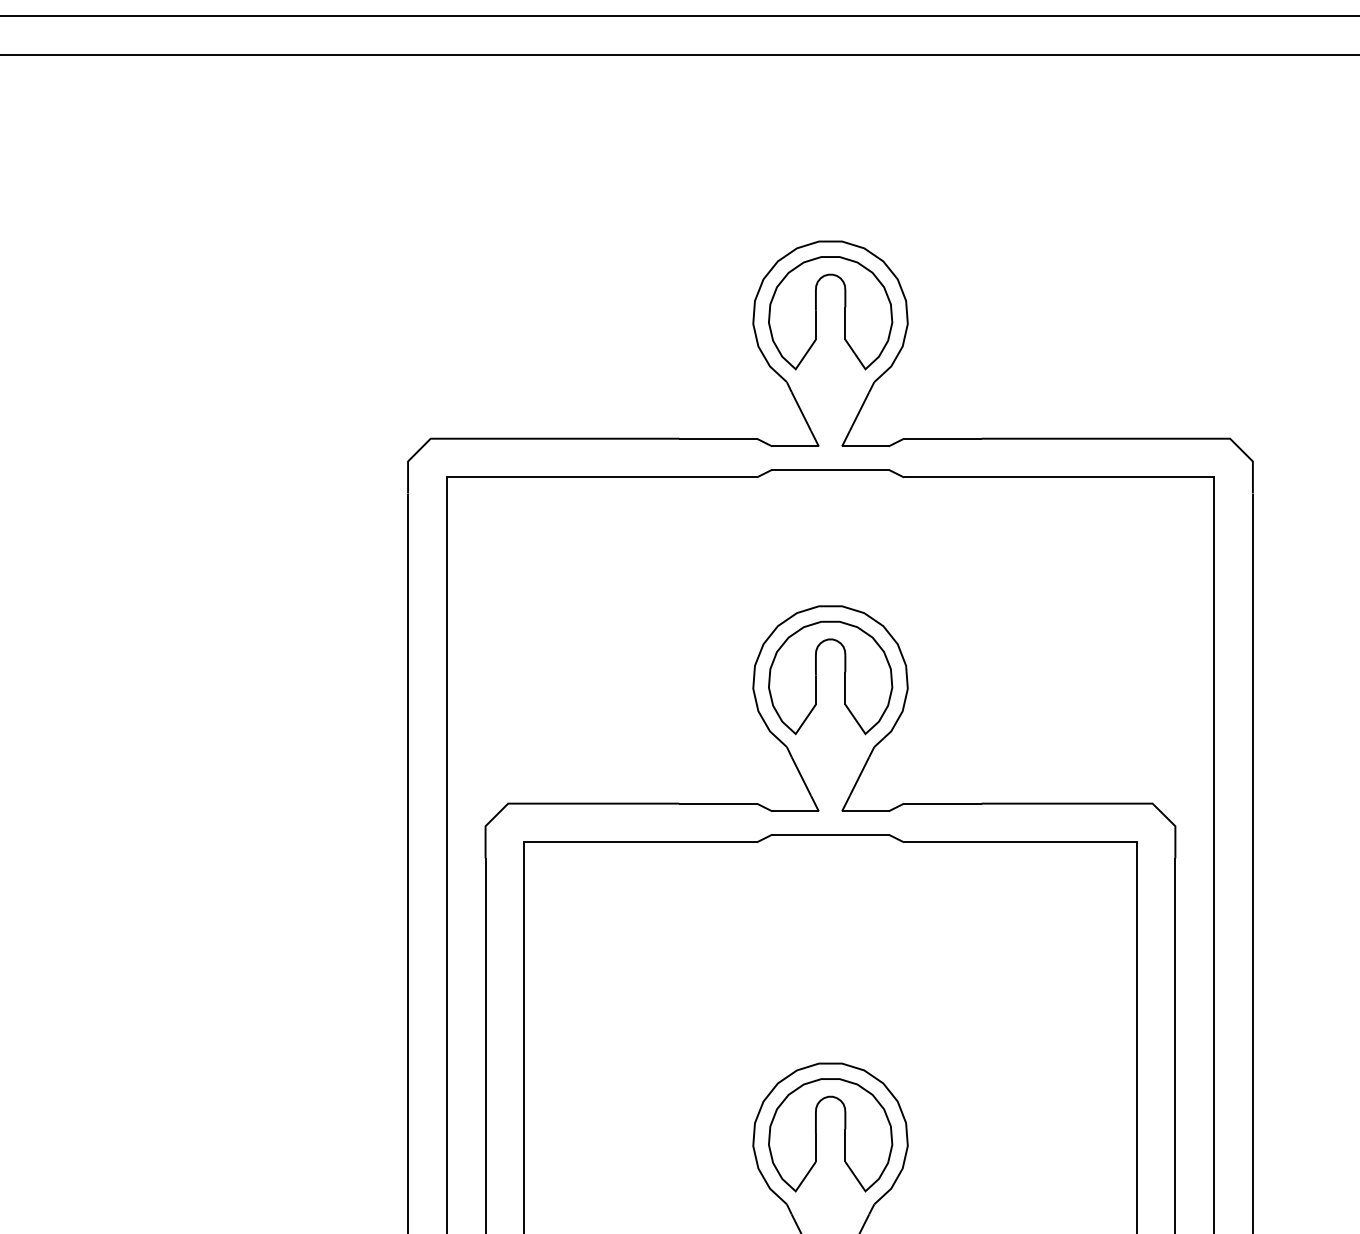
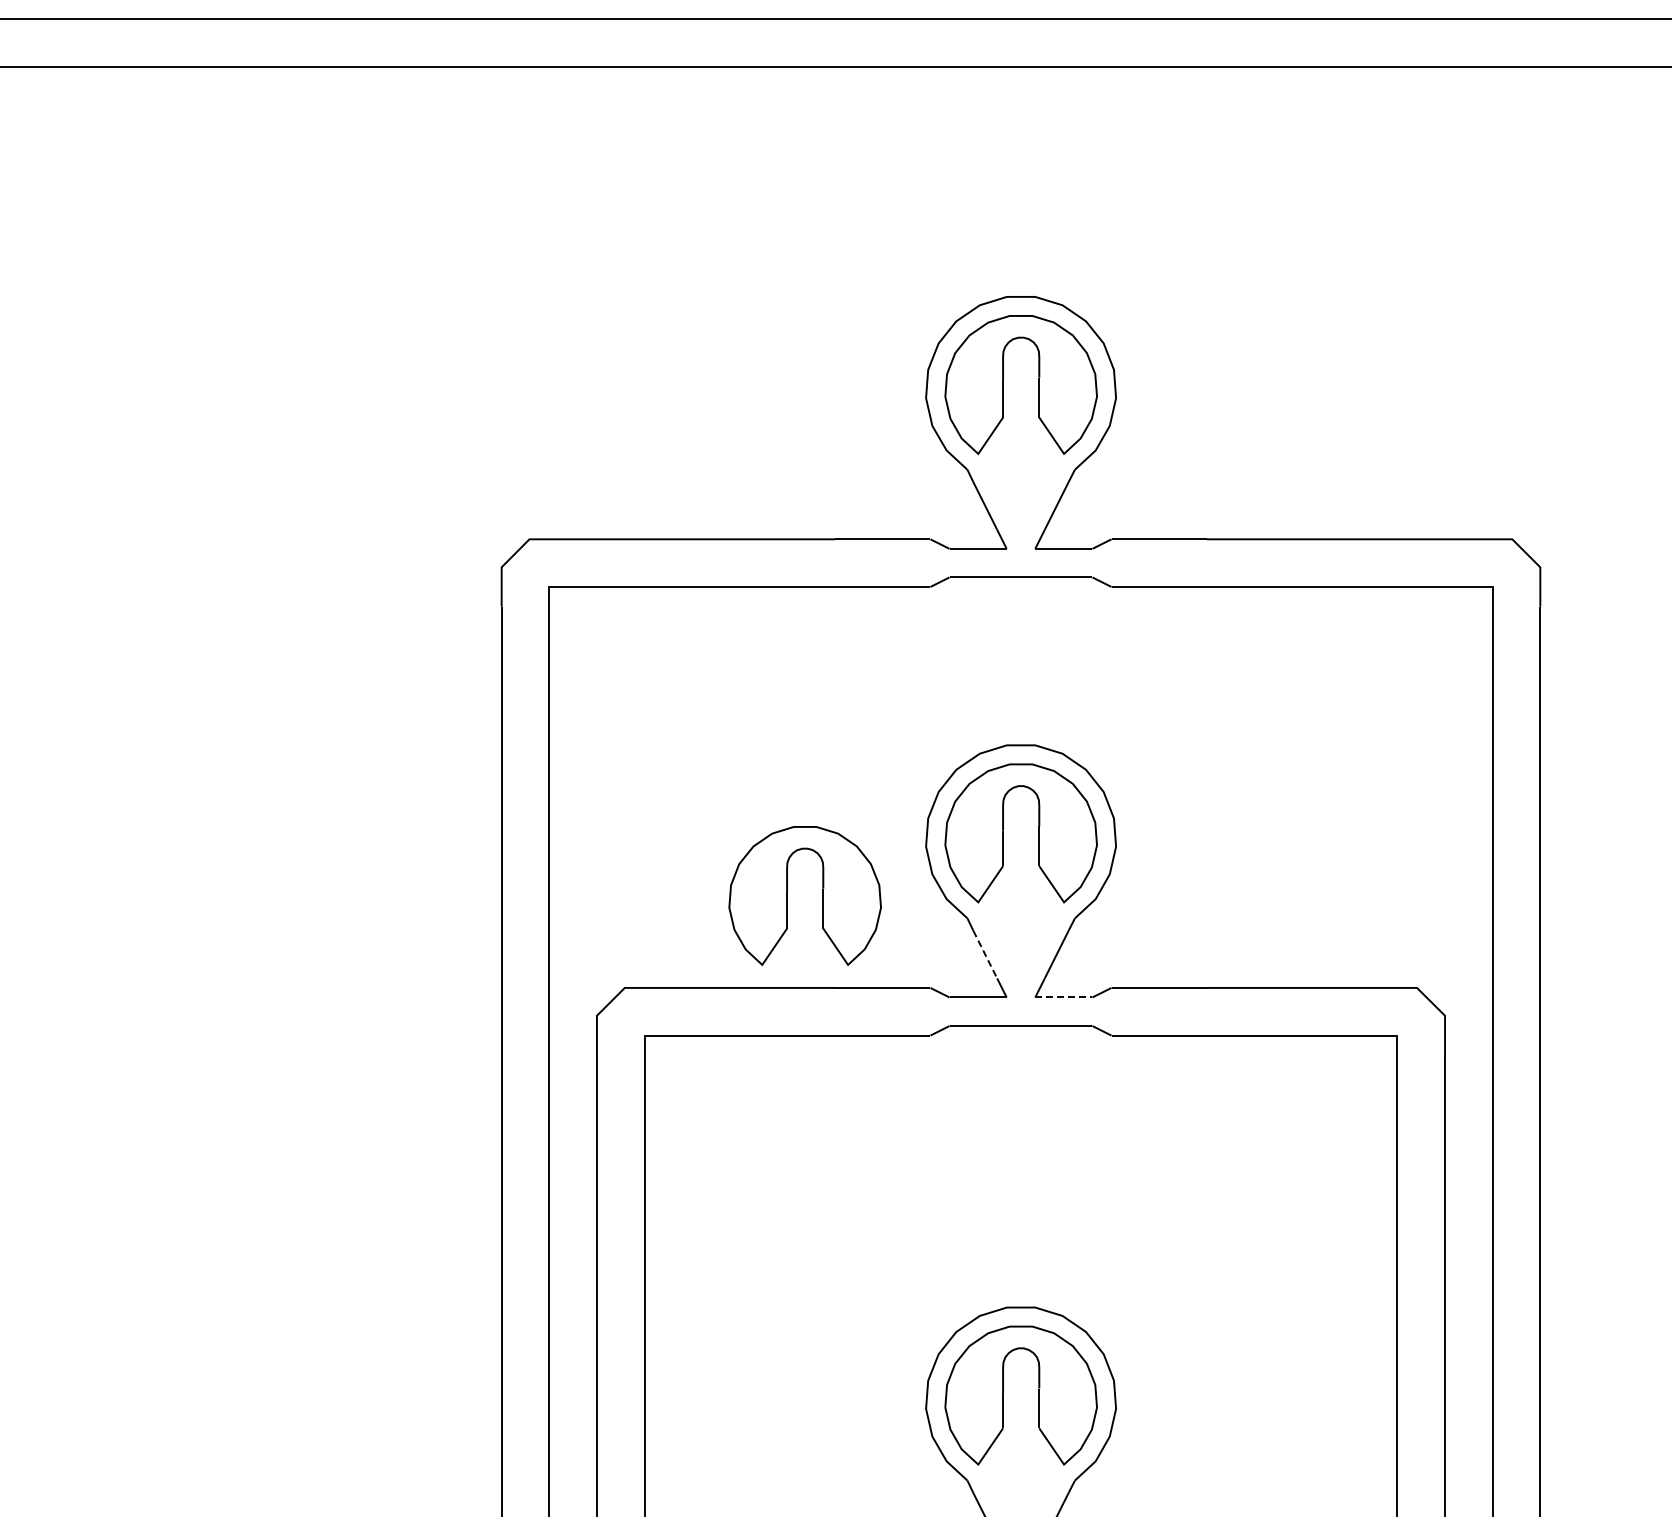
part: (640, 729) -> (787, 896), added
line: (801, 776) -> (985, 954), solid -> dashed
line: (865, 811) -> (1063, 997), solid -> dashed

